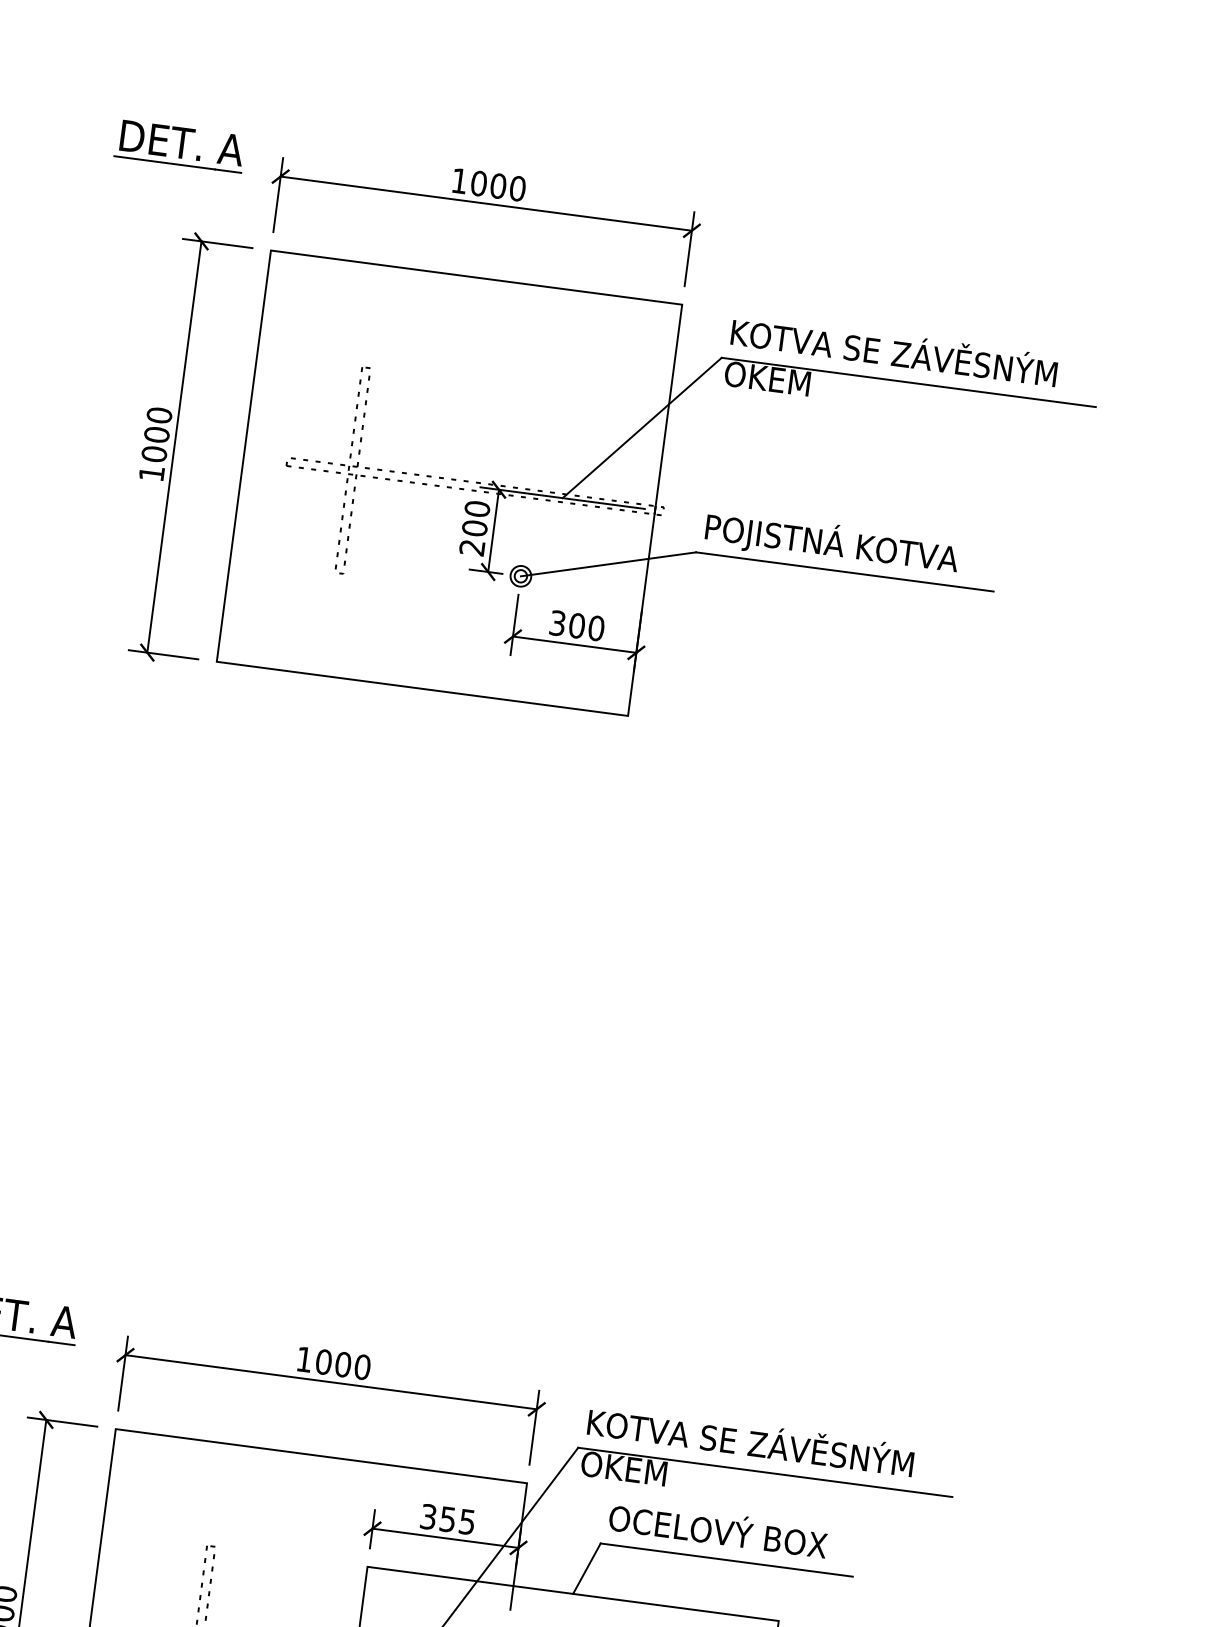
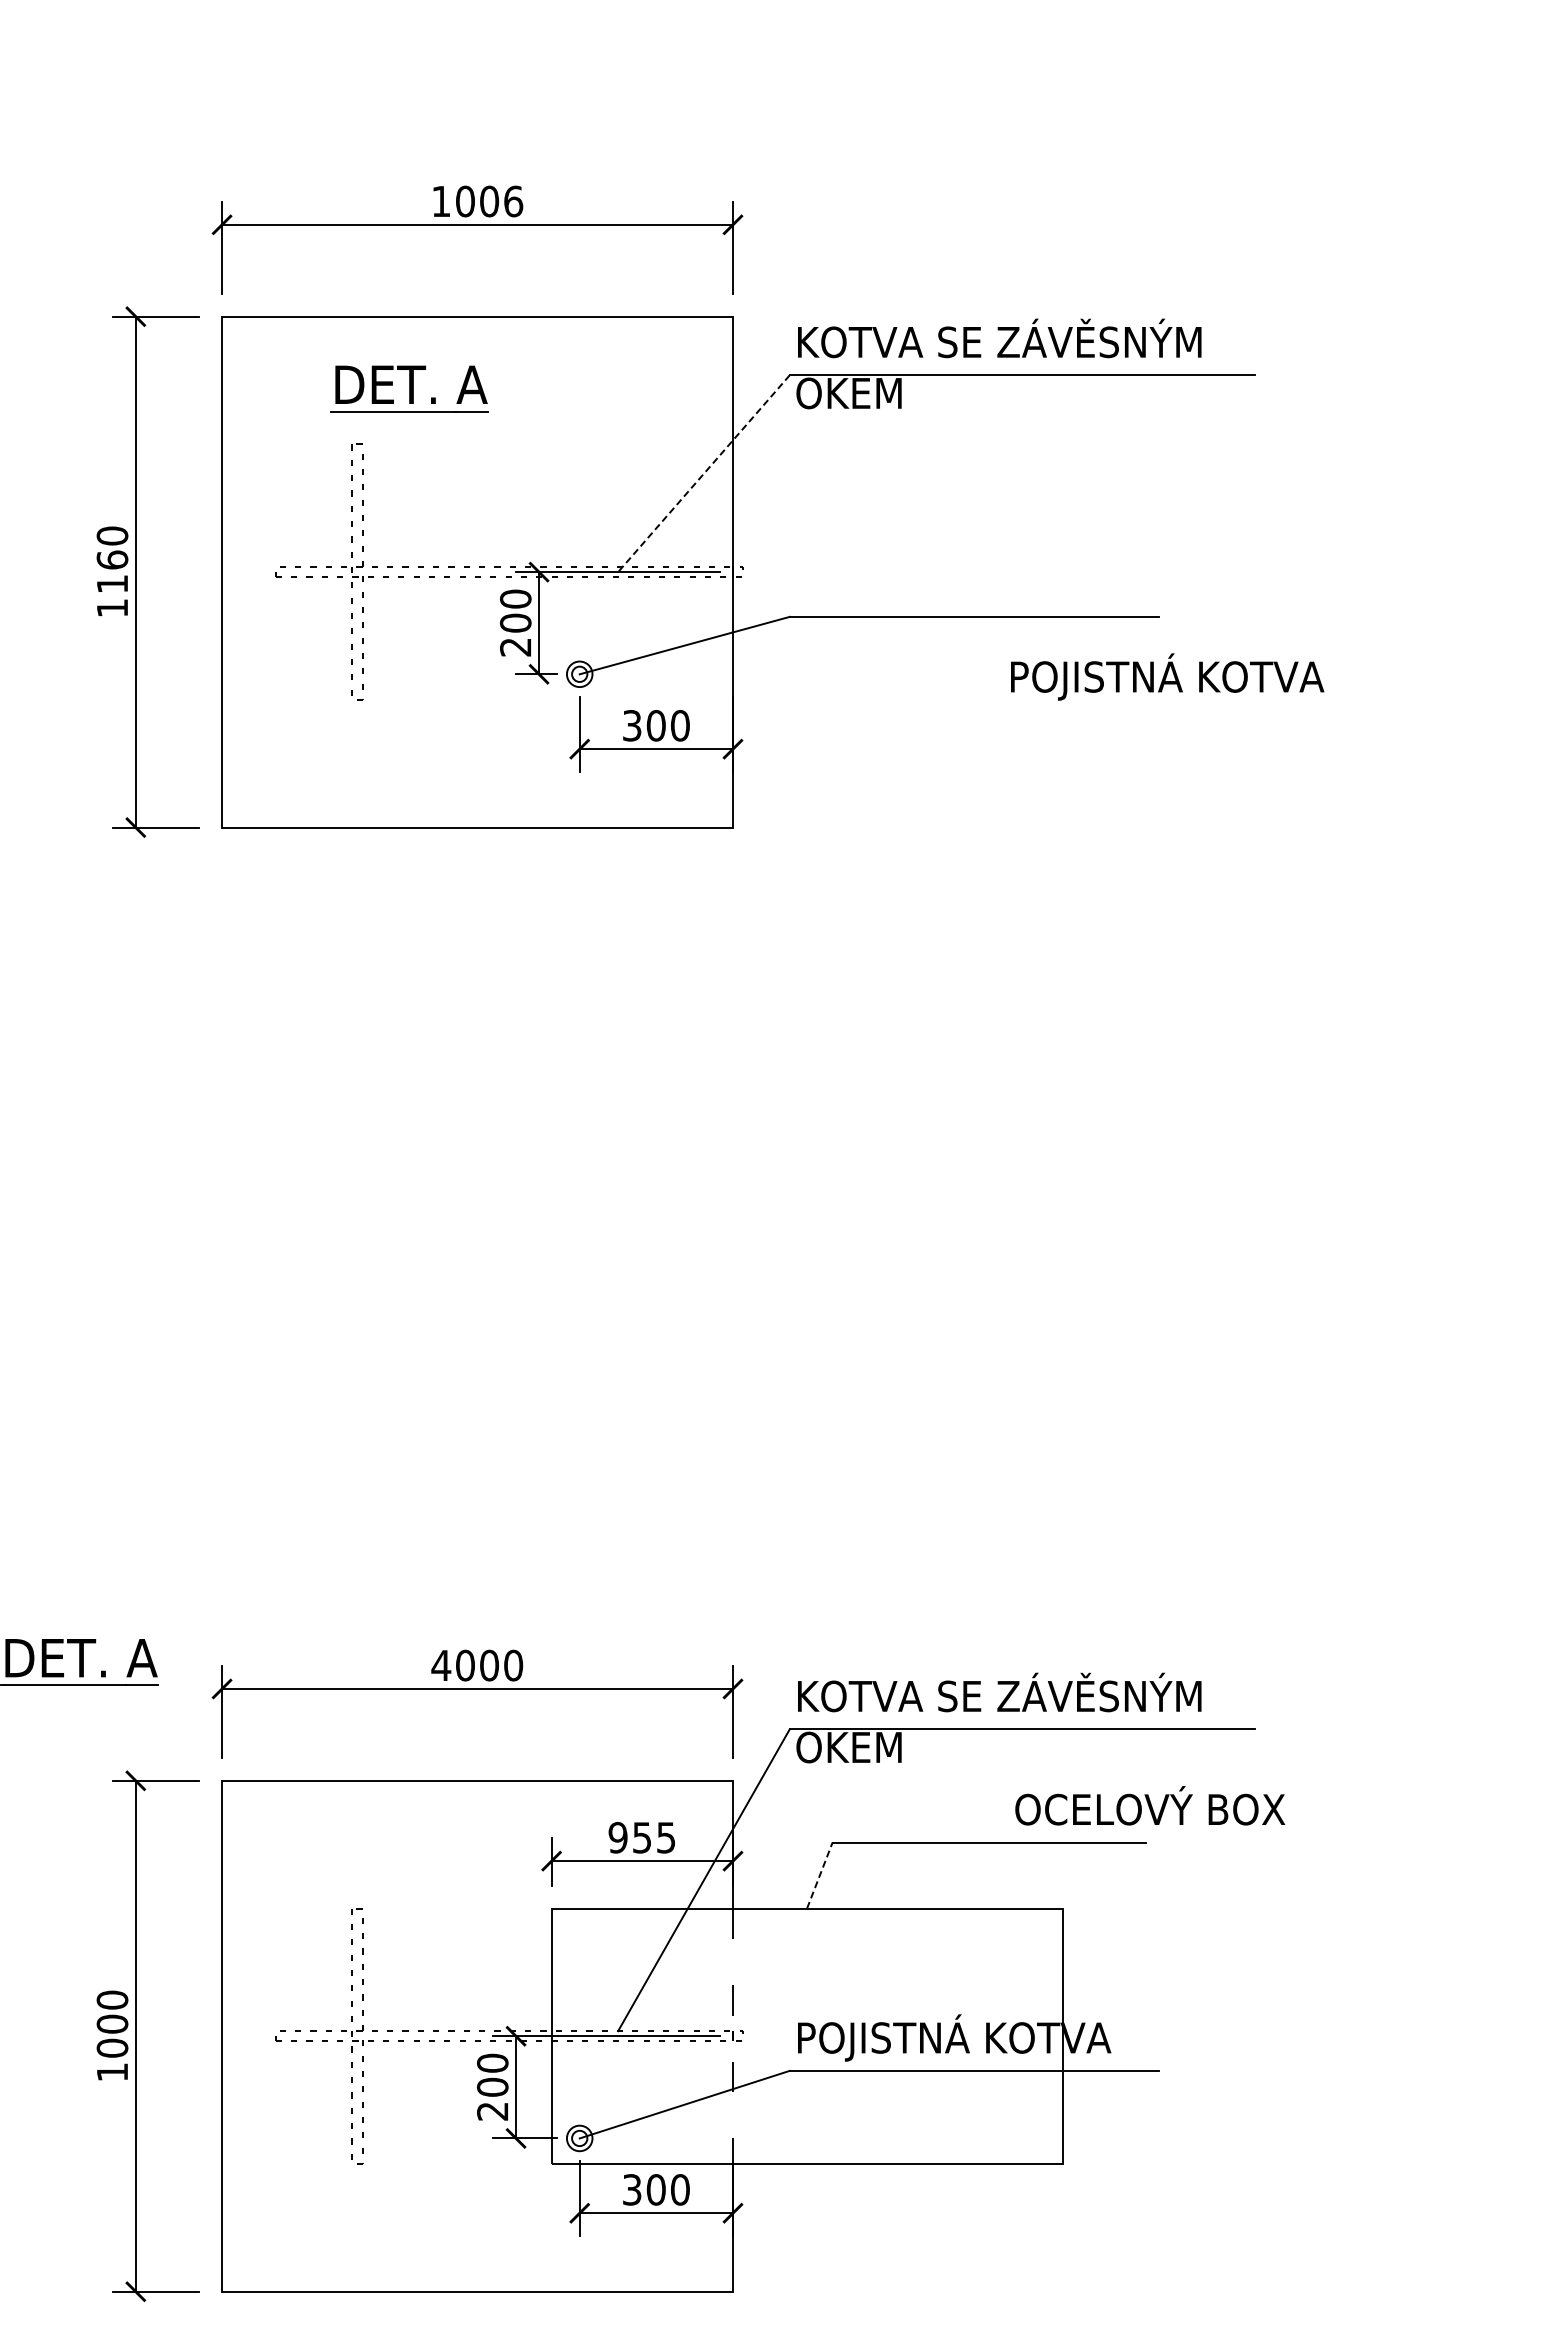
part: (180, 145) -> (409, 388), moved
text: (517, 188) -> (513, 201), 1000 -> 1006
line: (641, 427) -> (703, 473), solid -> dashed
text: (155, 444) -> (112, 571), 1000 -> 1160
text: (832, 542) -> (1167, 676), moved
text: (304, 1359) -> (441, 1665), 1000 -> 4000
text: (428, 1516) -> (617, 1837), 355 -> 955
text: (718, 1528) -> (1150, 1805), moved
line: (587, 1568) -> (820, 1875), solid -> dashed

